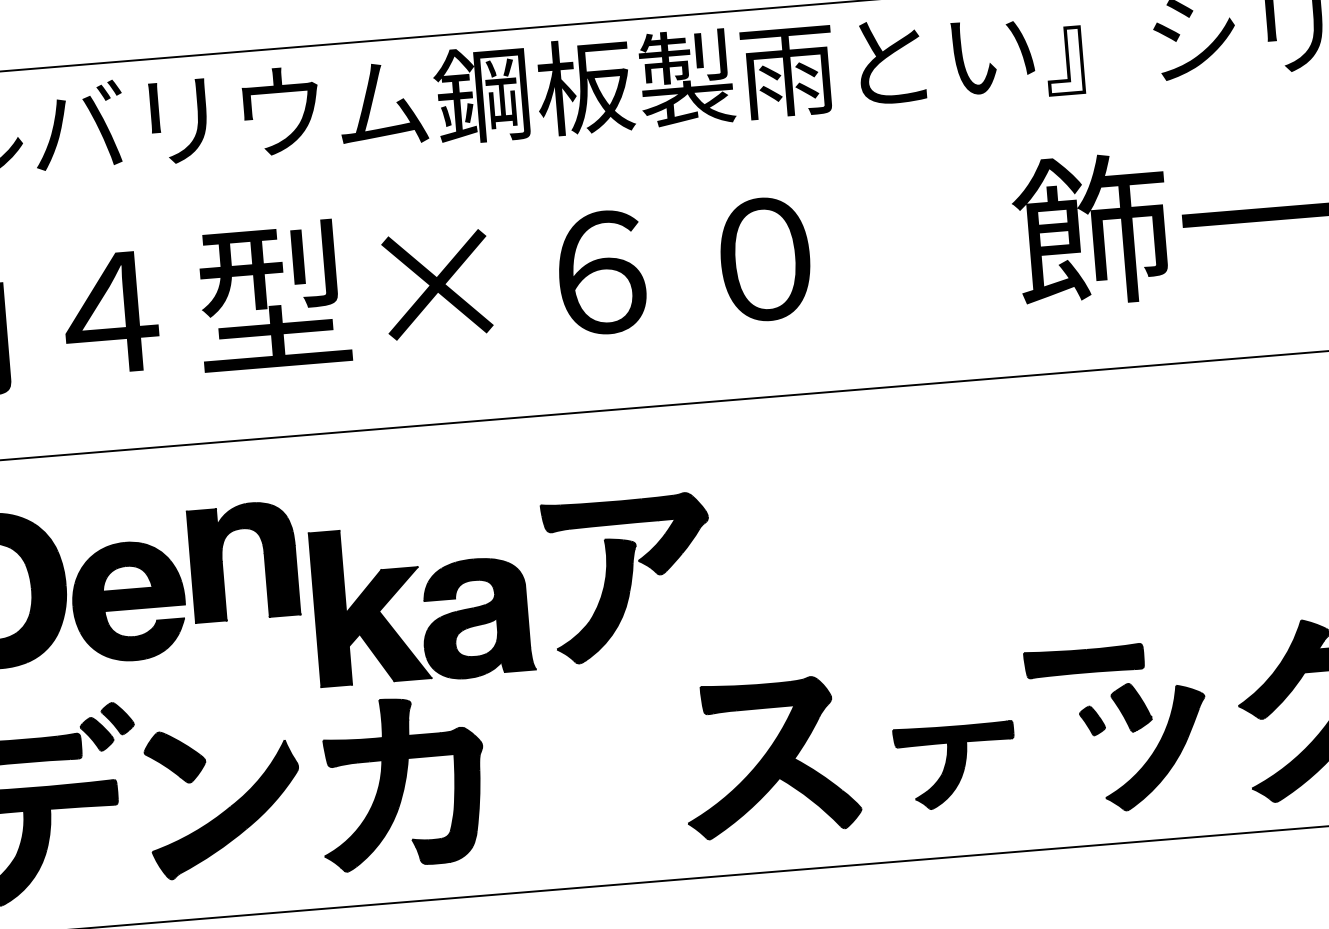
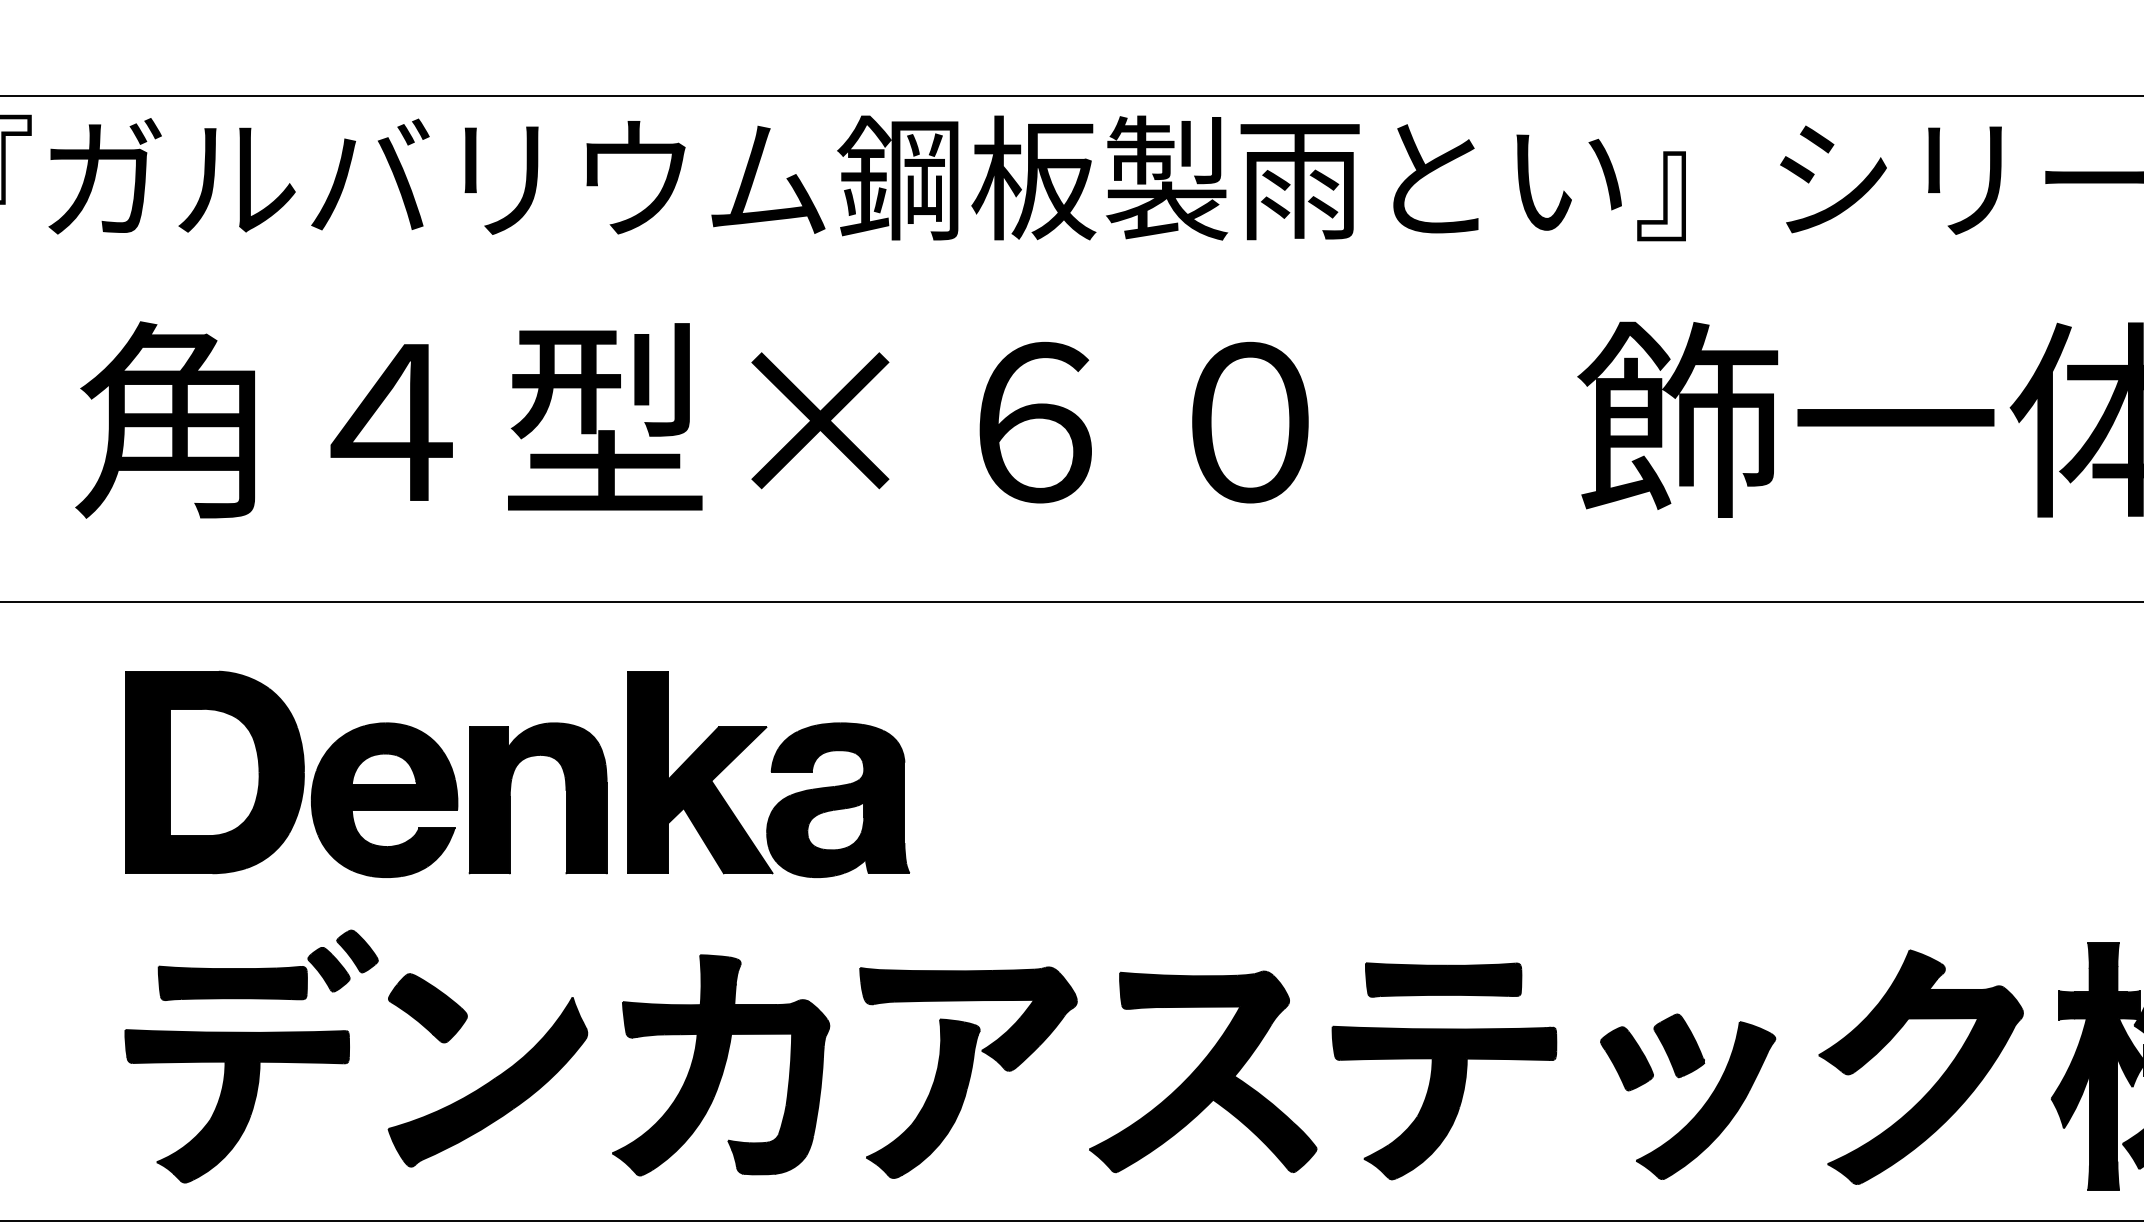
part: (222, 563) -> (510, 798), moved
part: (629, 578) -> (968, 1072), moved
part: (422, 603) -> (768, 774), moved
part: (1084, 660) -> (1443, 979), moved
part: (1092, 720) -> (1626, 1058), size x1.67
part: (956, 765) -> (1444, 1102), size x1.43

